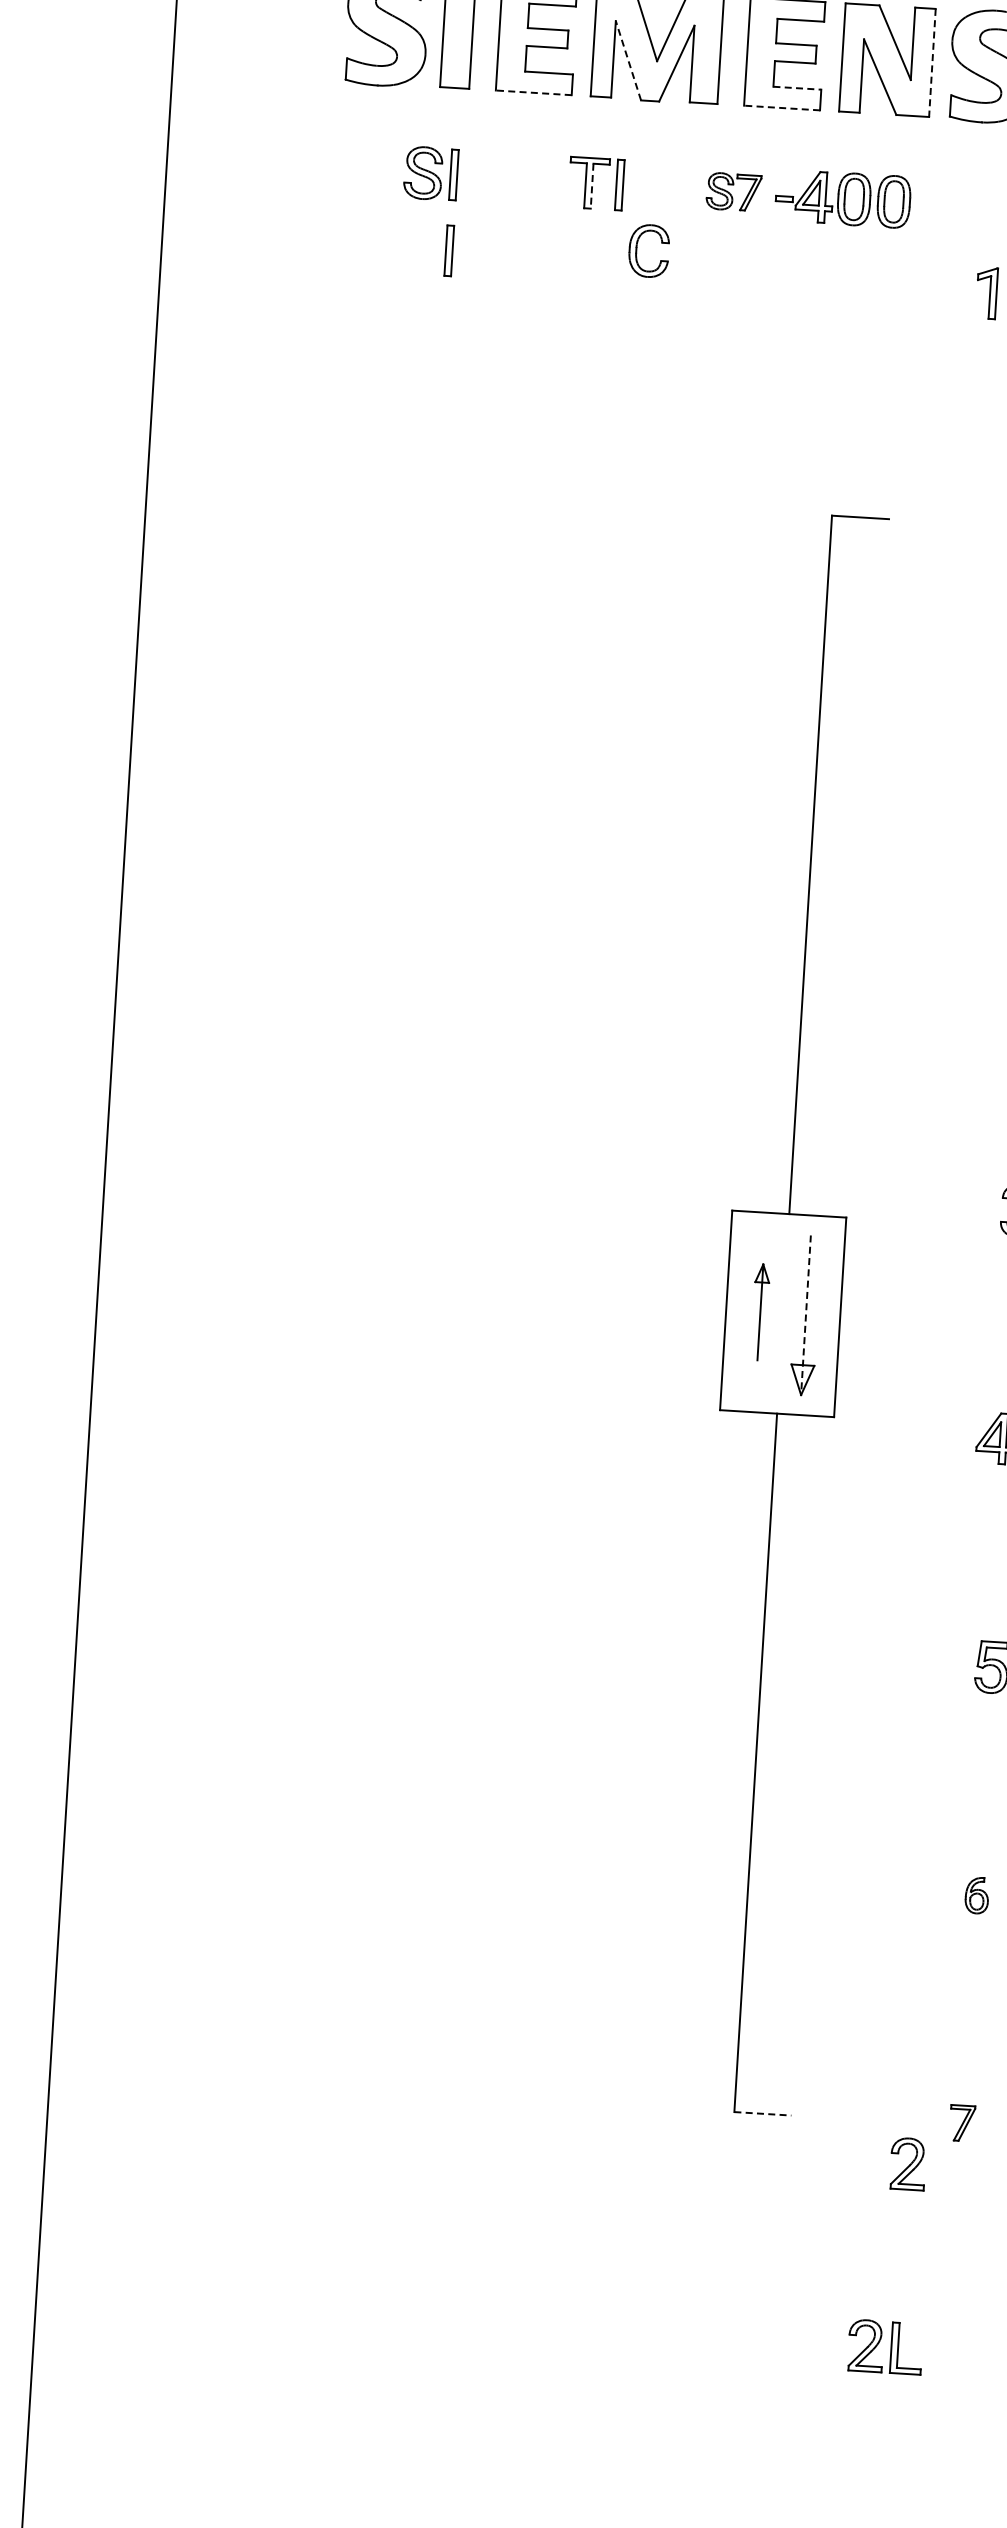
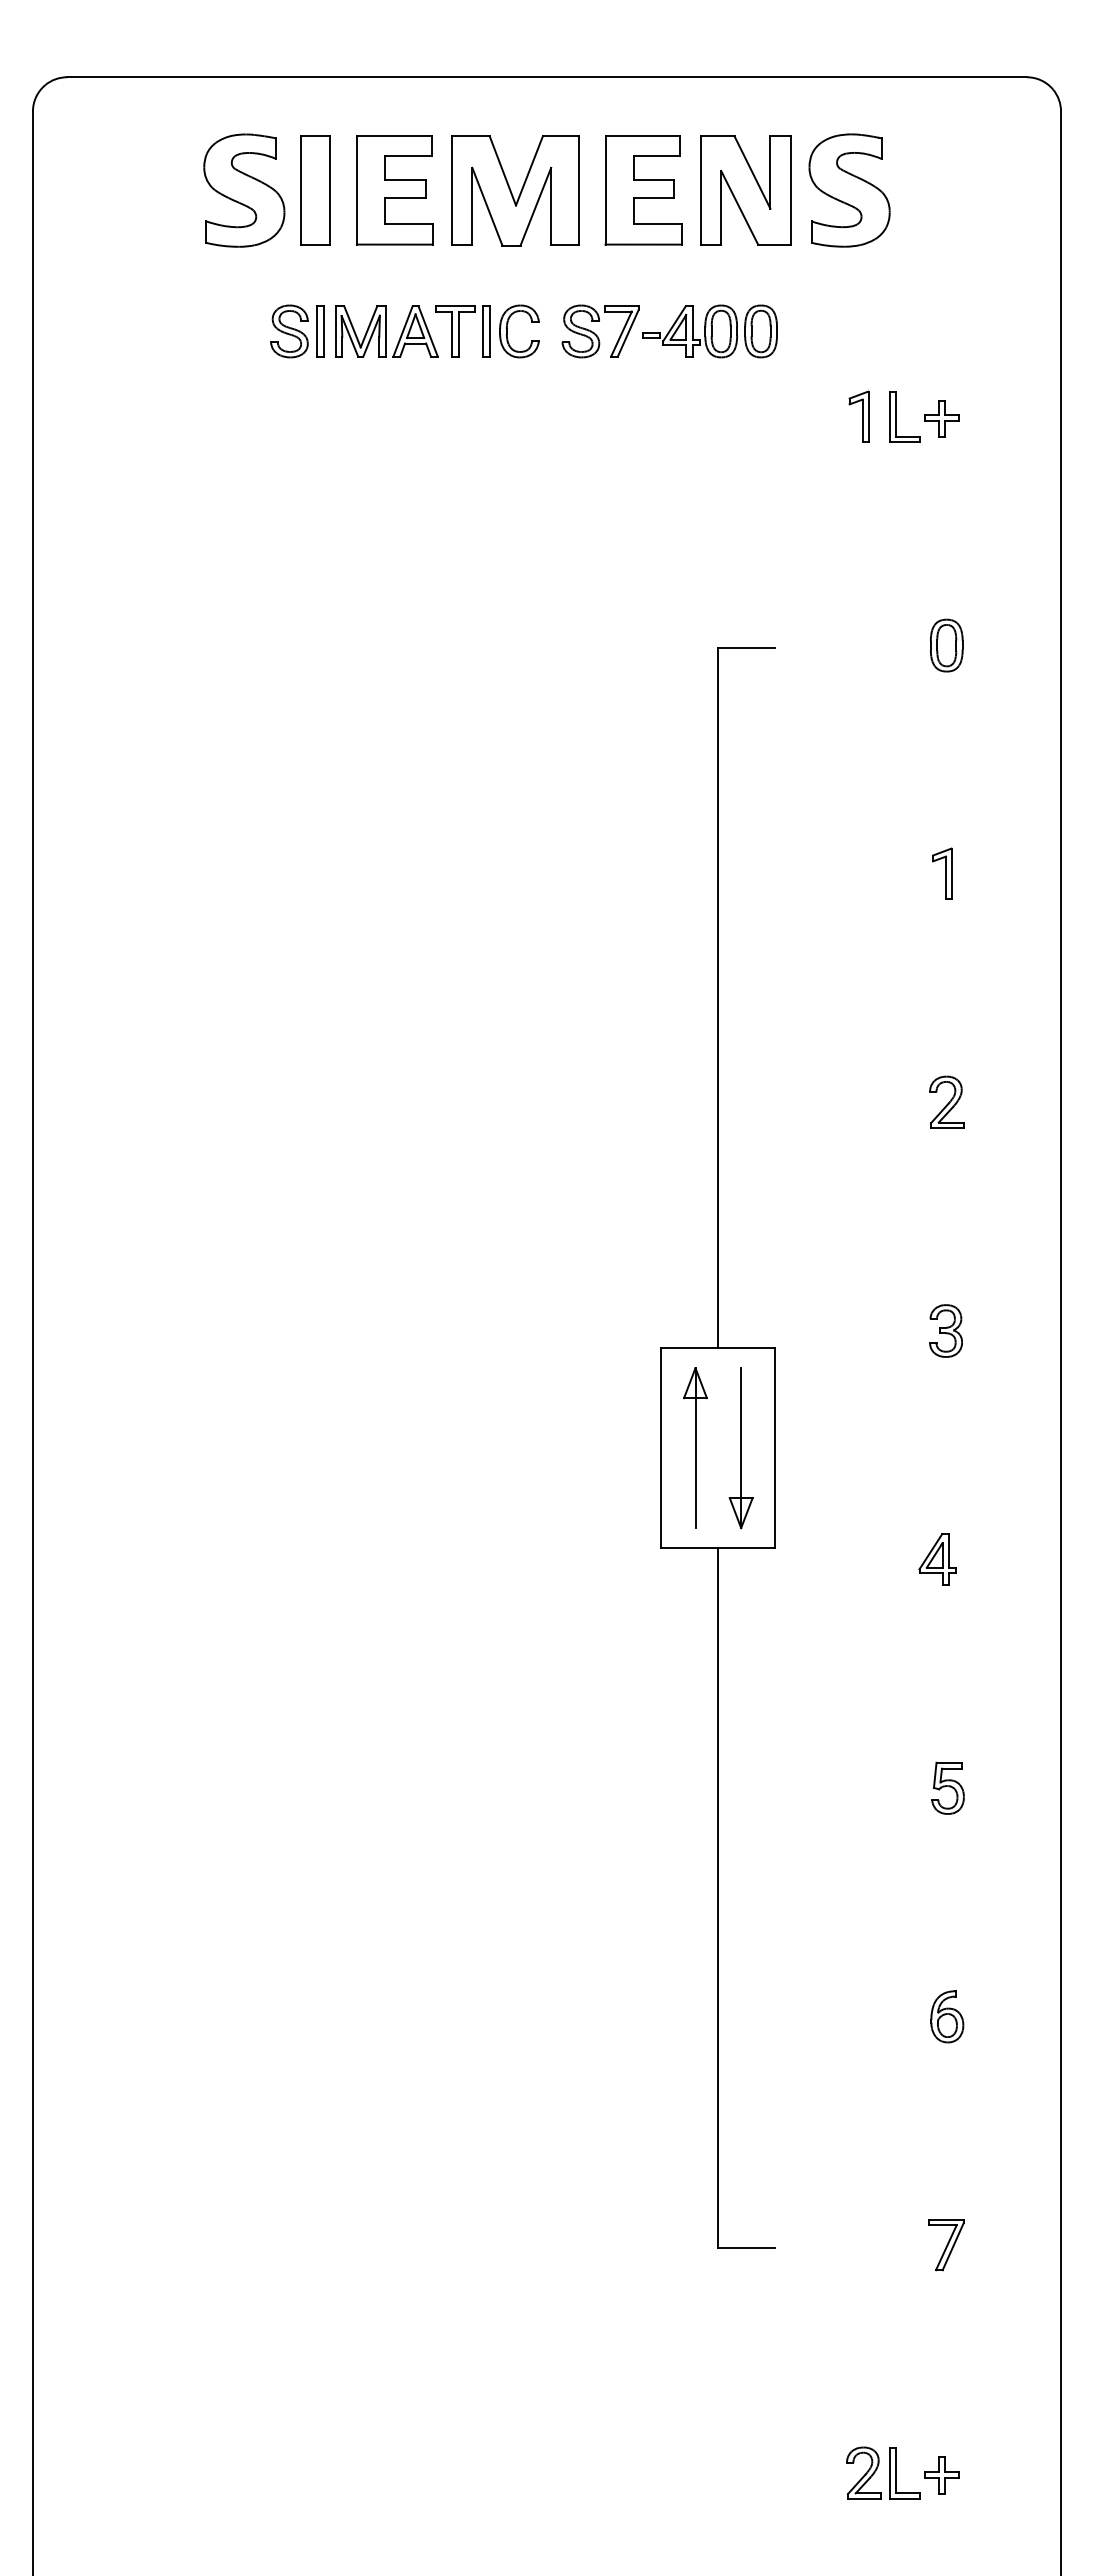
line: (628, 60) -> (487, 206), dashed -> solid
line: (931, 62) -> (790, 190), dashed -> solid
line: (797, 87) -> (657, 223), dashed -> solid
line: (533, 92) -> (394, 244), dashed -> solid
line: (781, 107) -> (643, 244), dashed -> solid
part: (520, 179) -> (386, 331), added
line: (591, 186) -> (458, 334), dashed -> solid
part: (733, 192) -> (600, 331), size x1.43
part: (449, 250) -> (320, 407), removed
part: (637, 250) -> (507, 331), moved
part: (760, 1311) -> (695, 1447), size x1.67
line: (806, 1315) -> (741, 1448), dashed -> solid
part: (977, 1895) -> (947, 2016), size x1.43
line: (762, 2113) -> (746, 2247), dashed -> solid
part: (962, 2123) -> (946, 2245), size x1.43
part: (907, 2163) -> (894, 2288), removed
part: (943, 2352) -> (941, 2475), added

